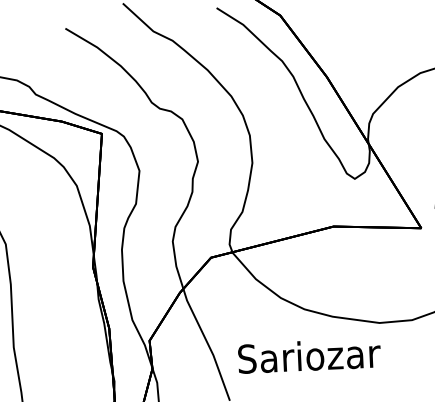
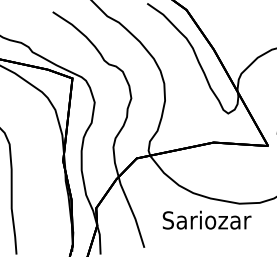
text: (308, 354) -> (206, 219), moved

